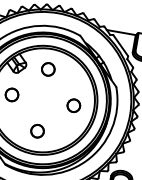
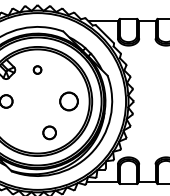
part: (48, 68) -> (37, 69), size x0.6
part: (73, 105) -> (68, 101), size x1.4
part: (37, 130) -> (49, 132), moved

